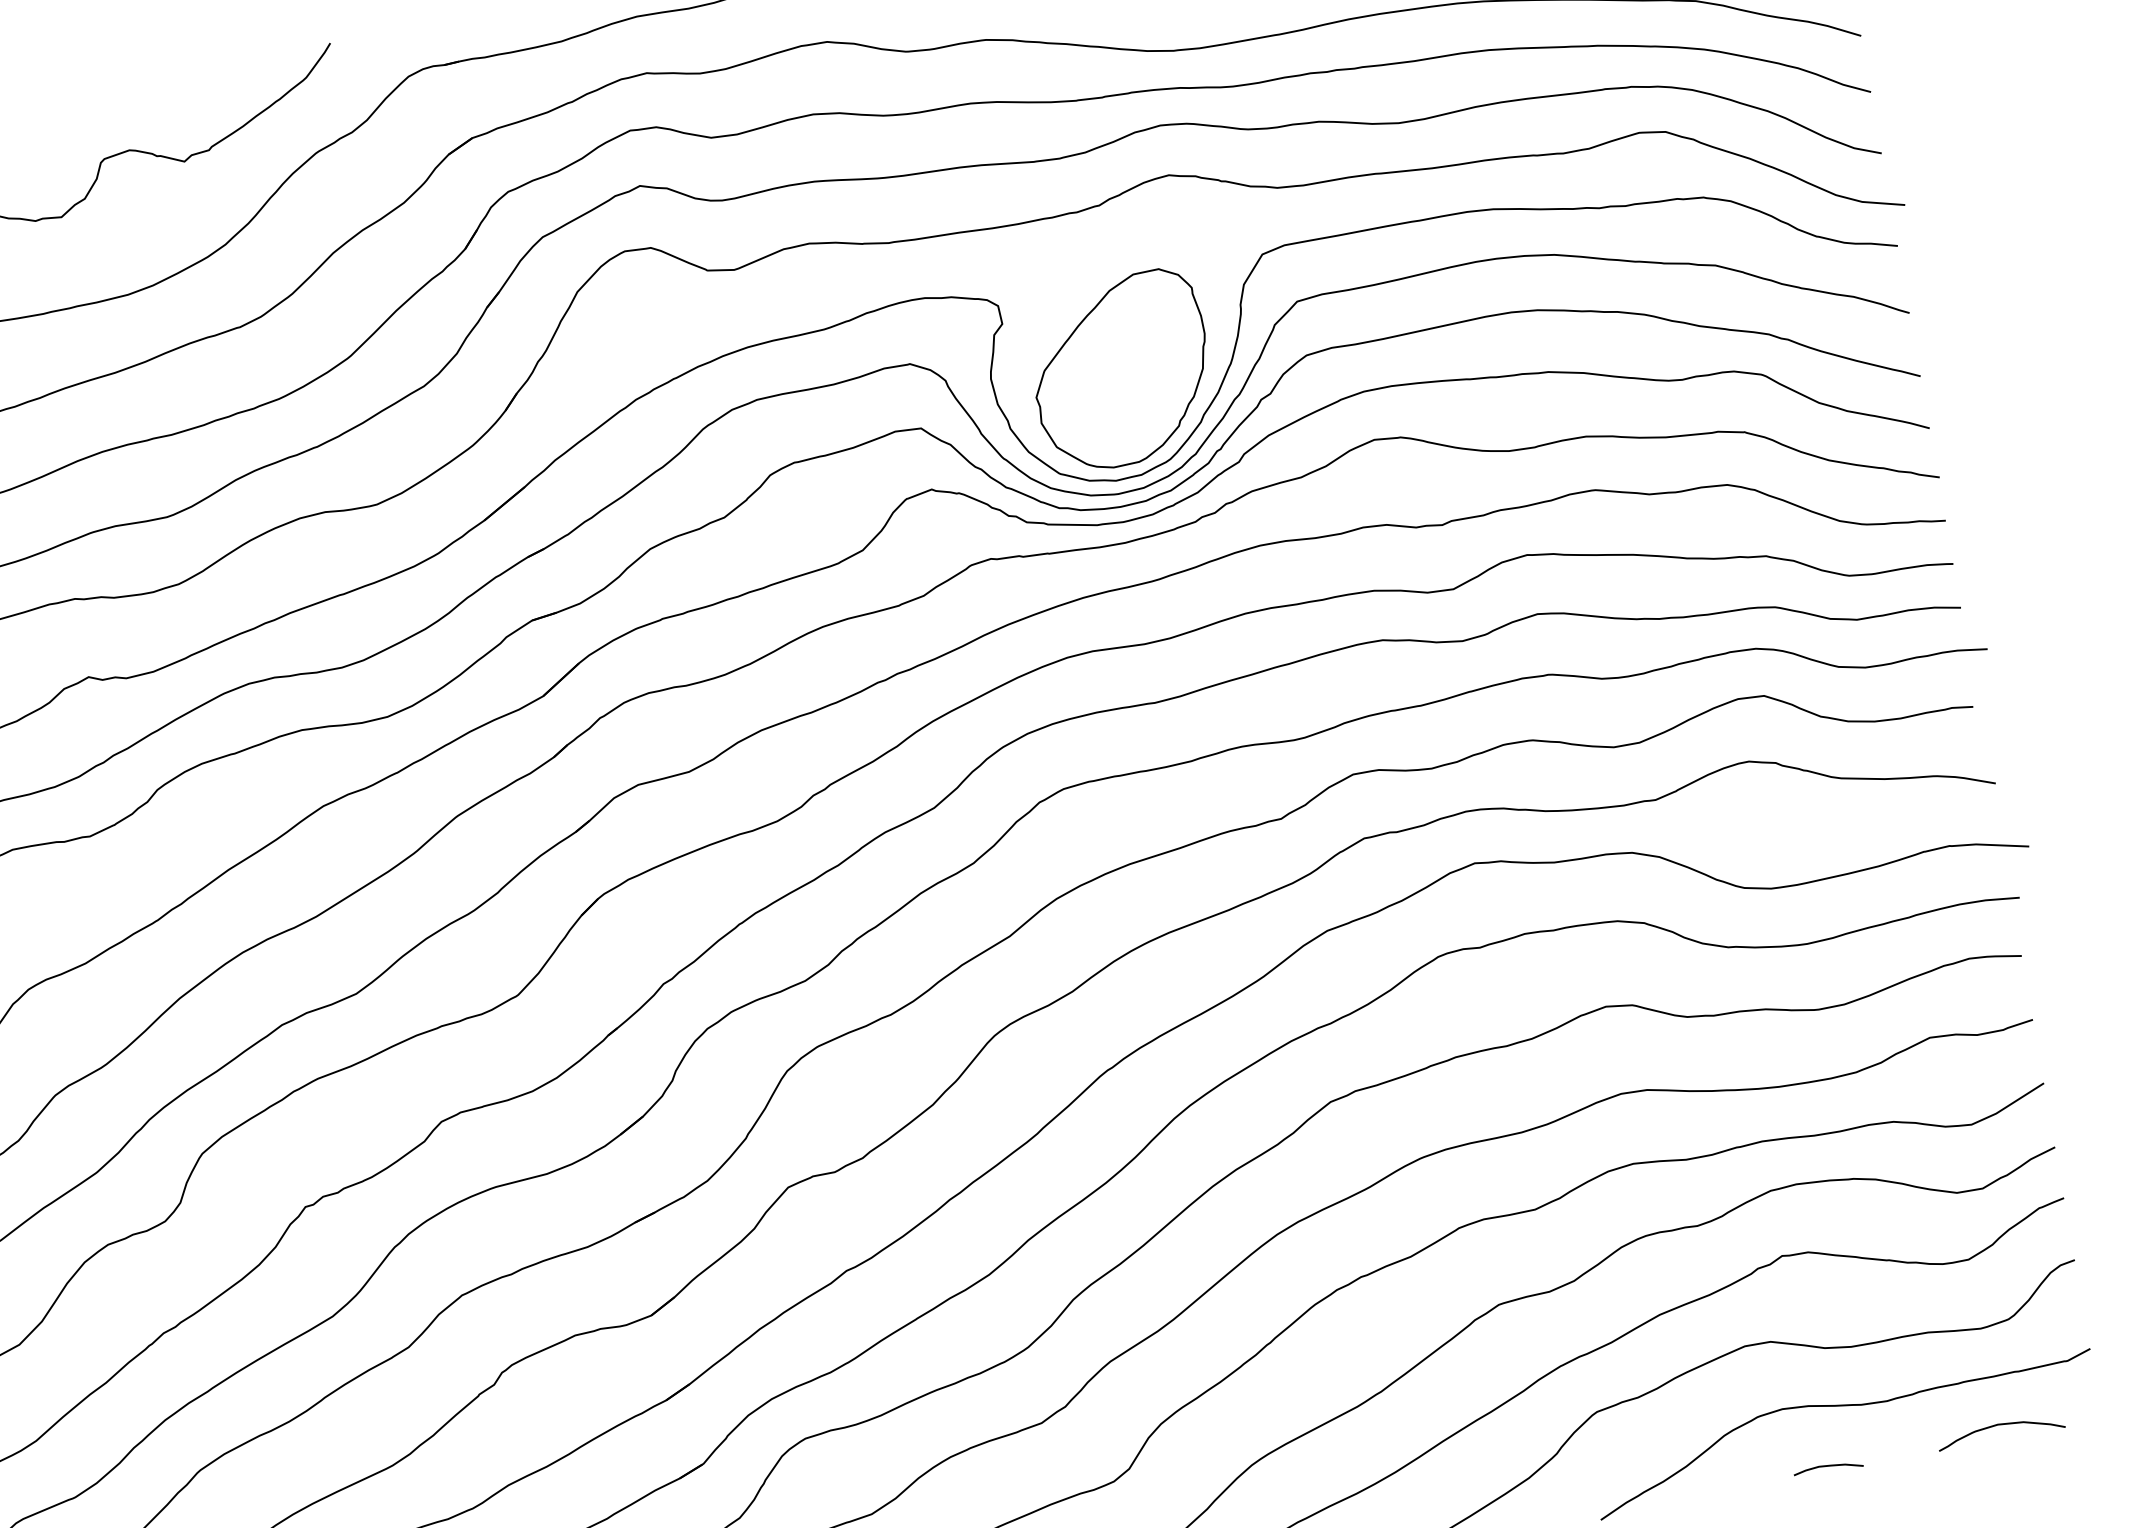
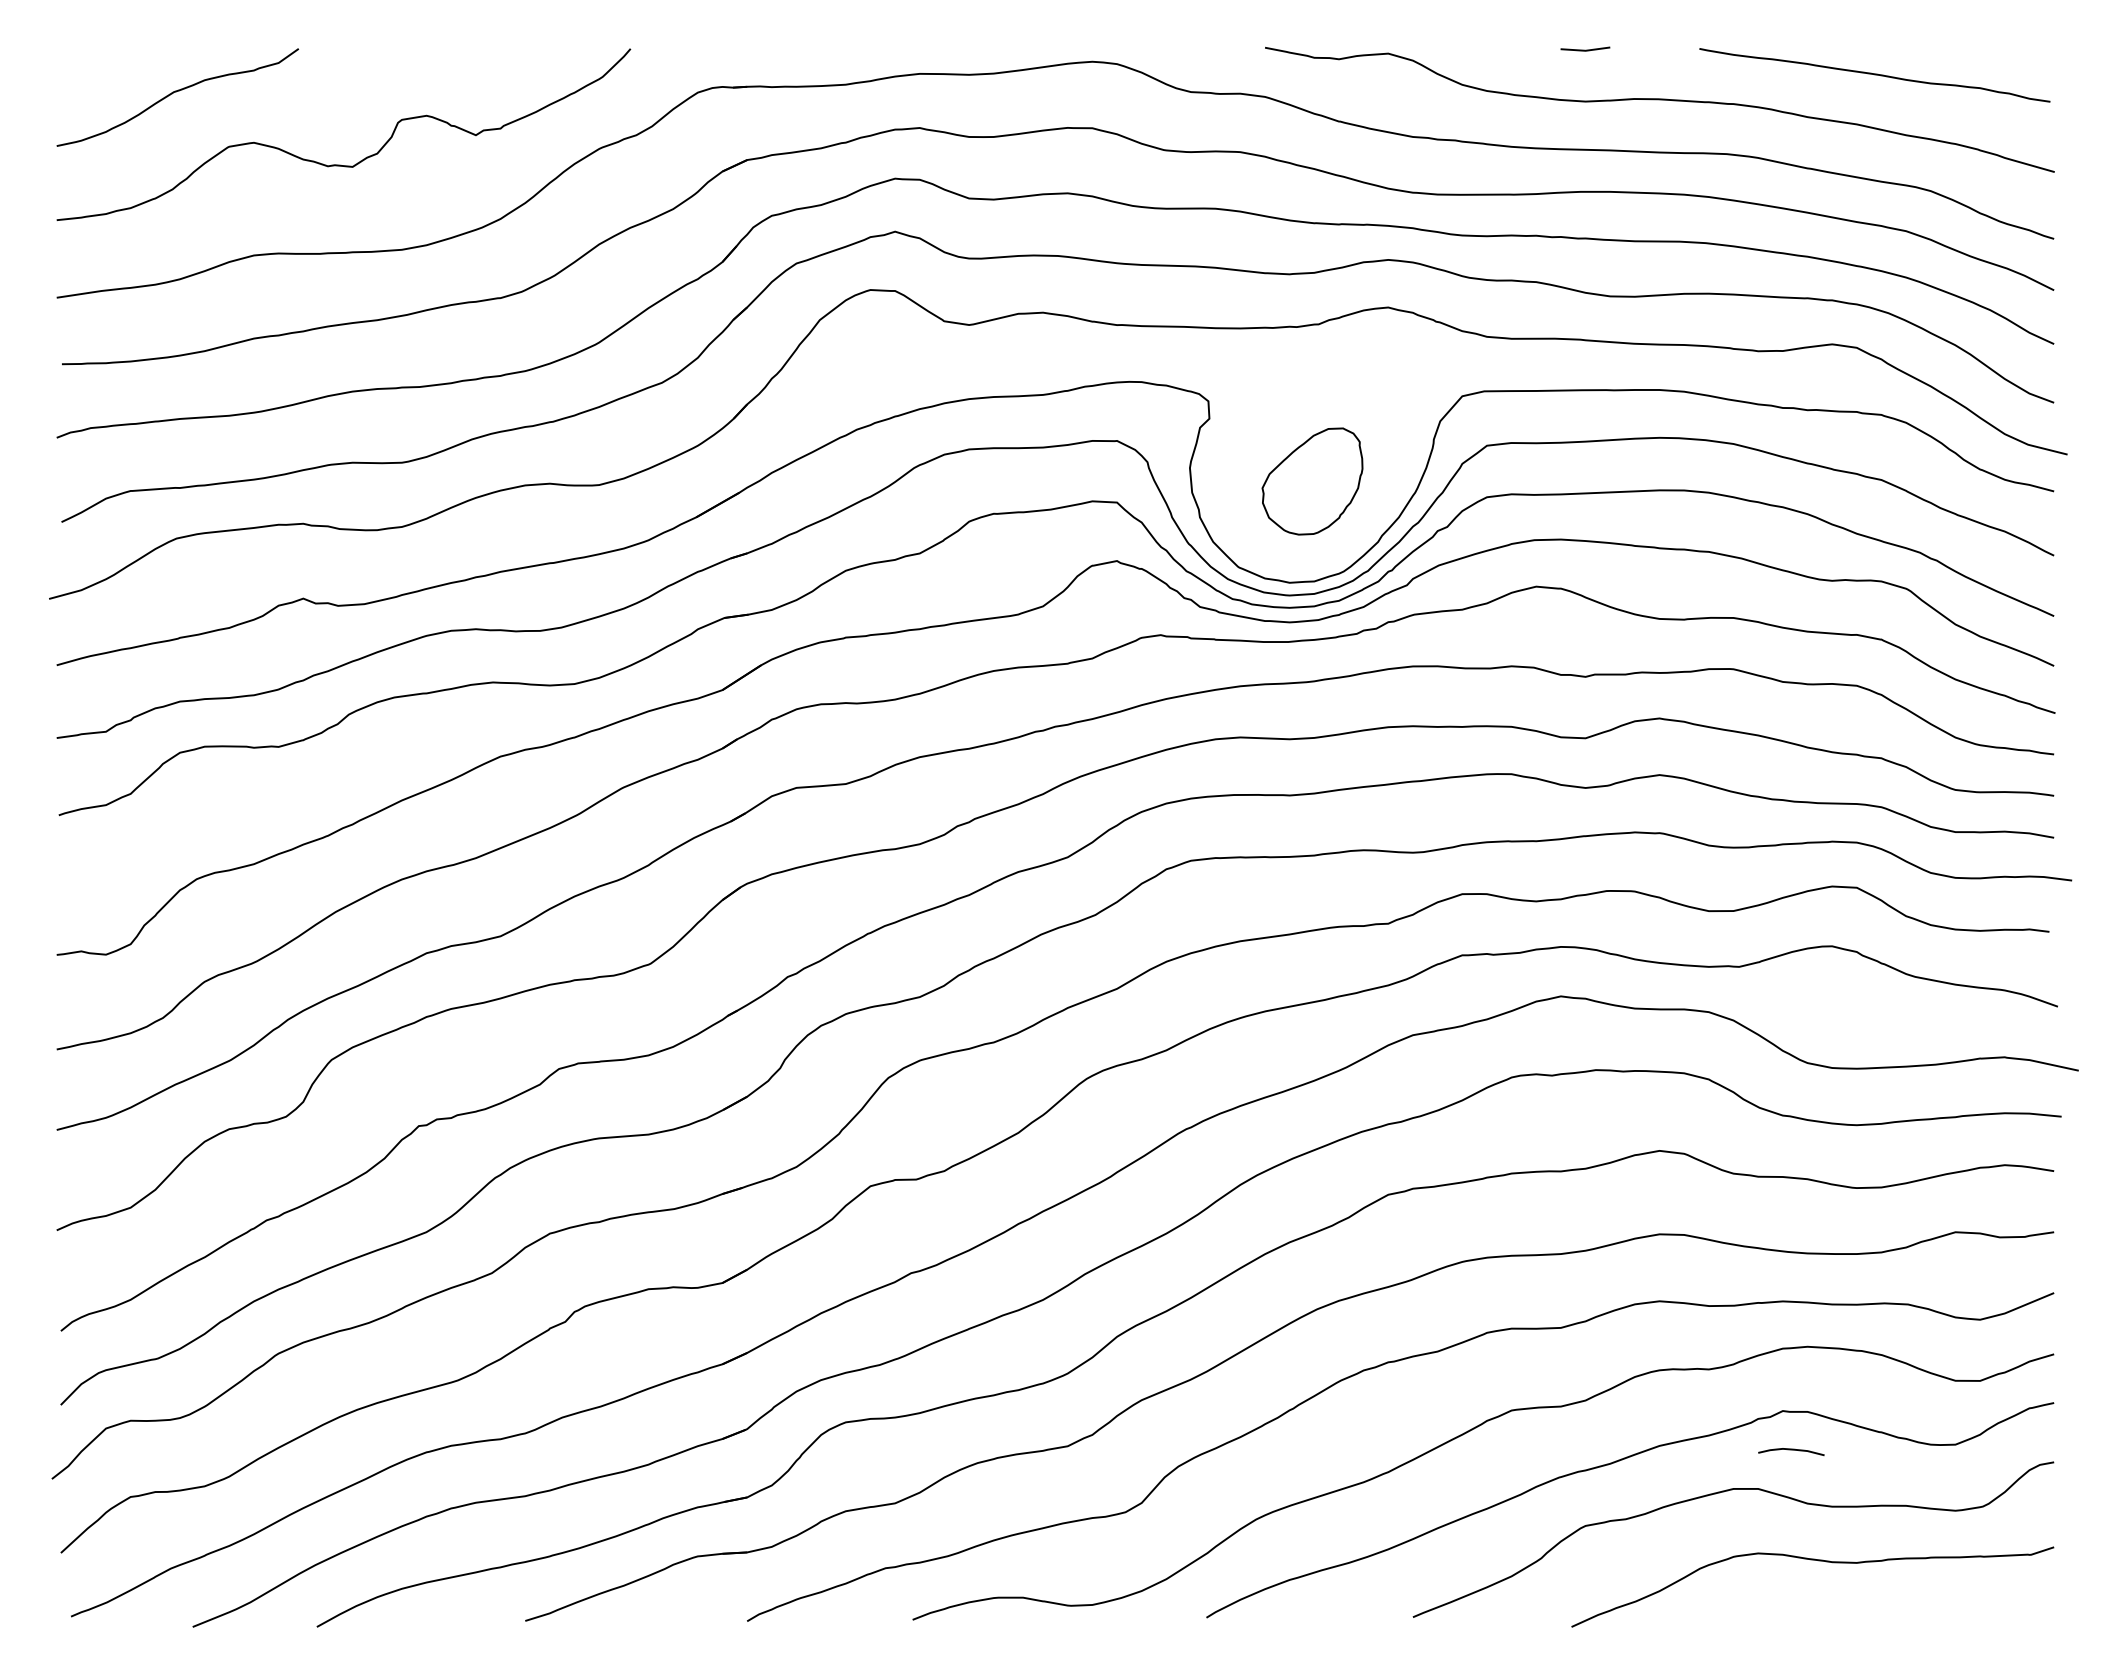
part: (1121, 370) -> (1312, 481), size x0.6
curve: (1999, 1425) -> (1957, 1603), removed
curve: (1828, 1466) -> (1791, 1450), moved

